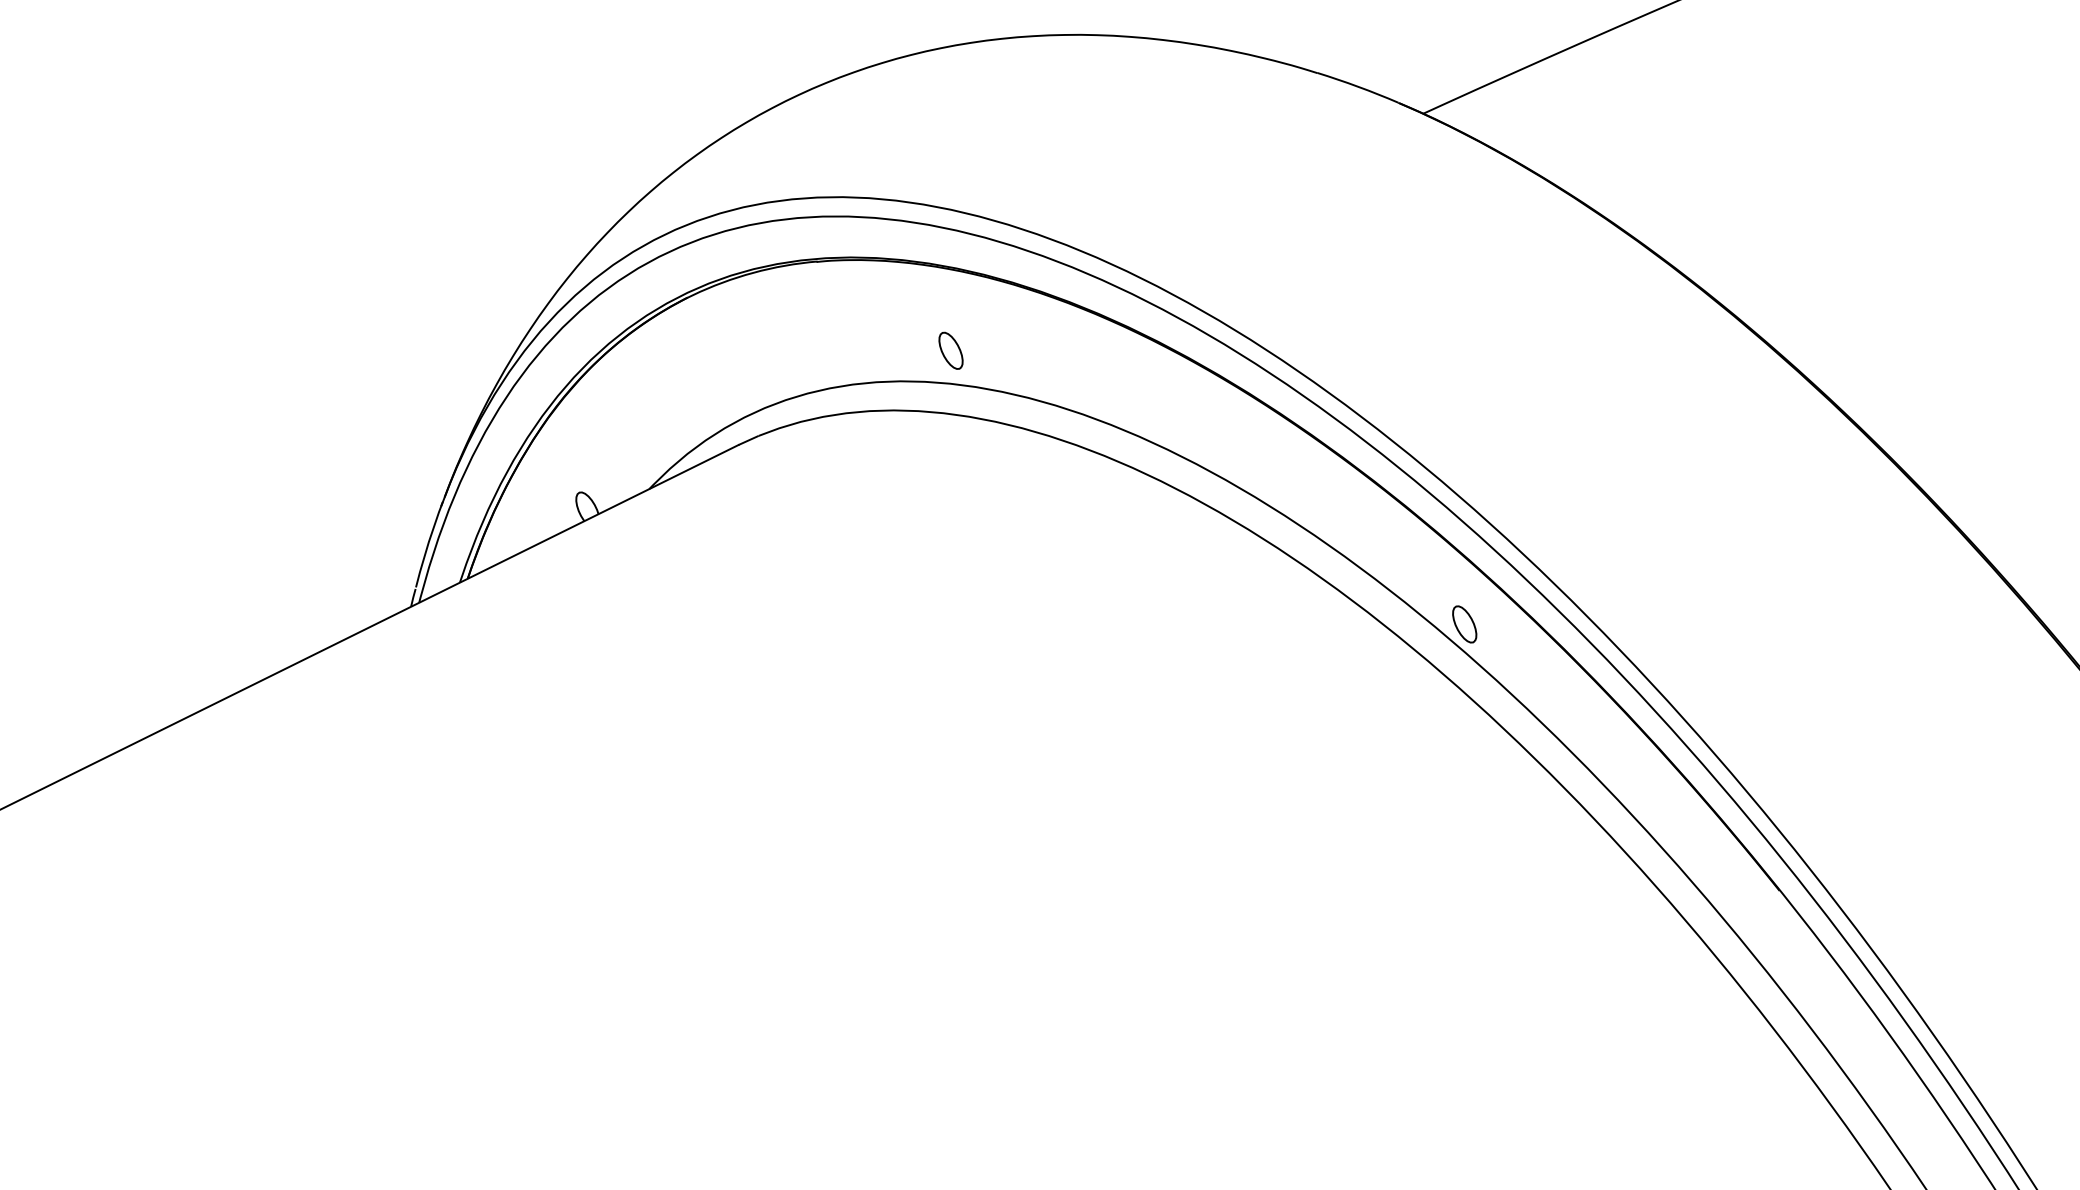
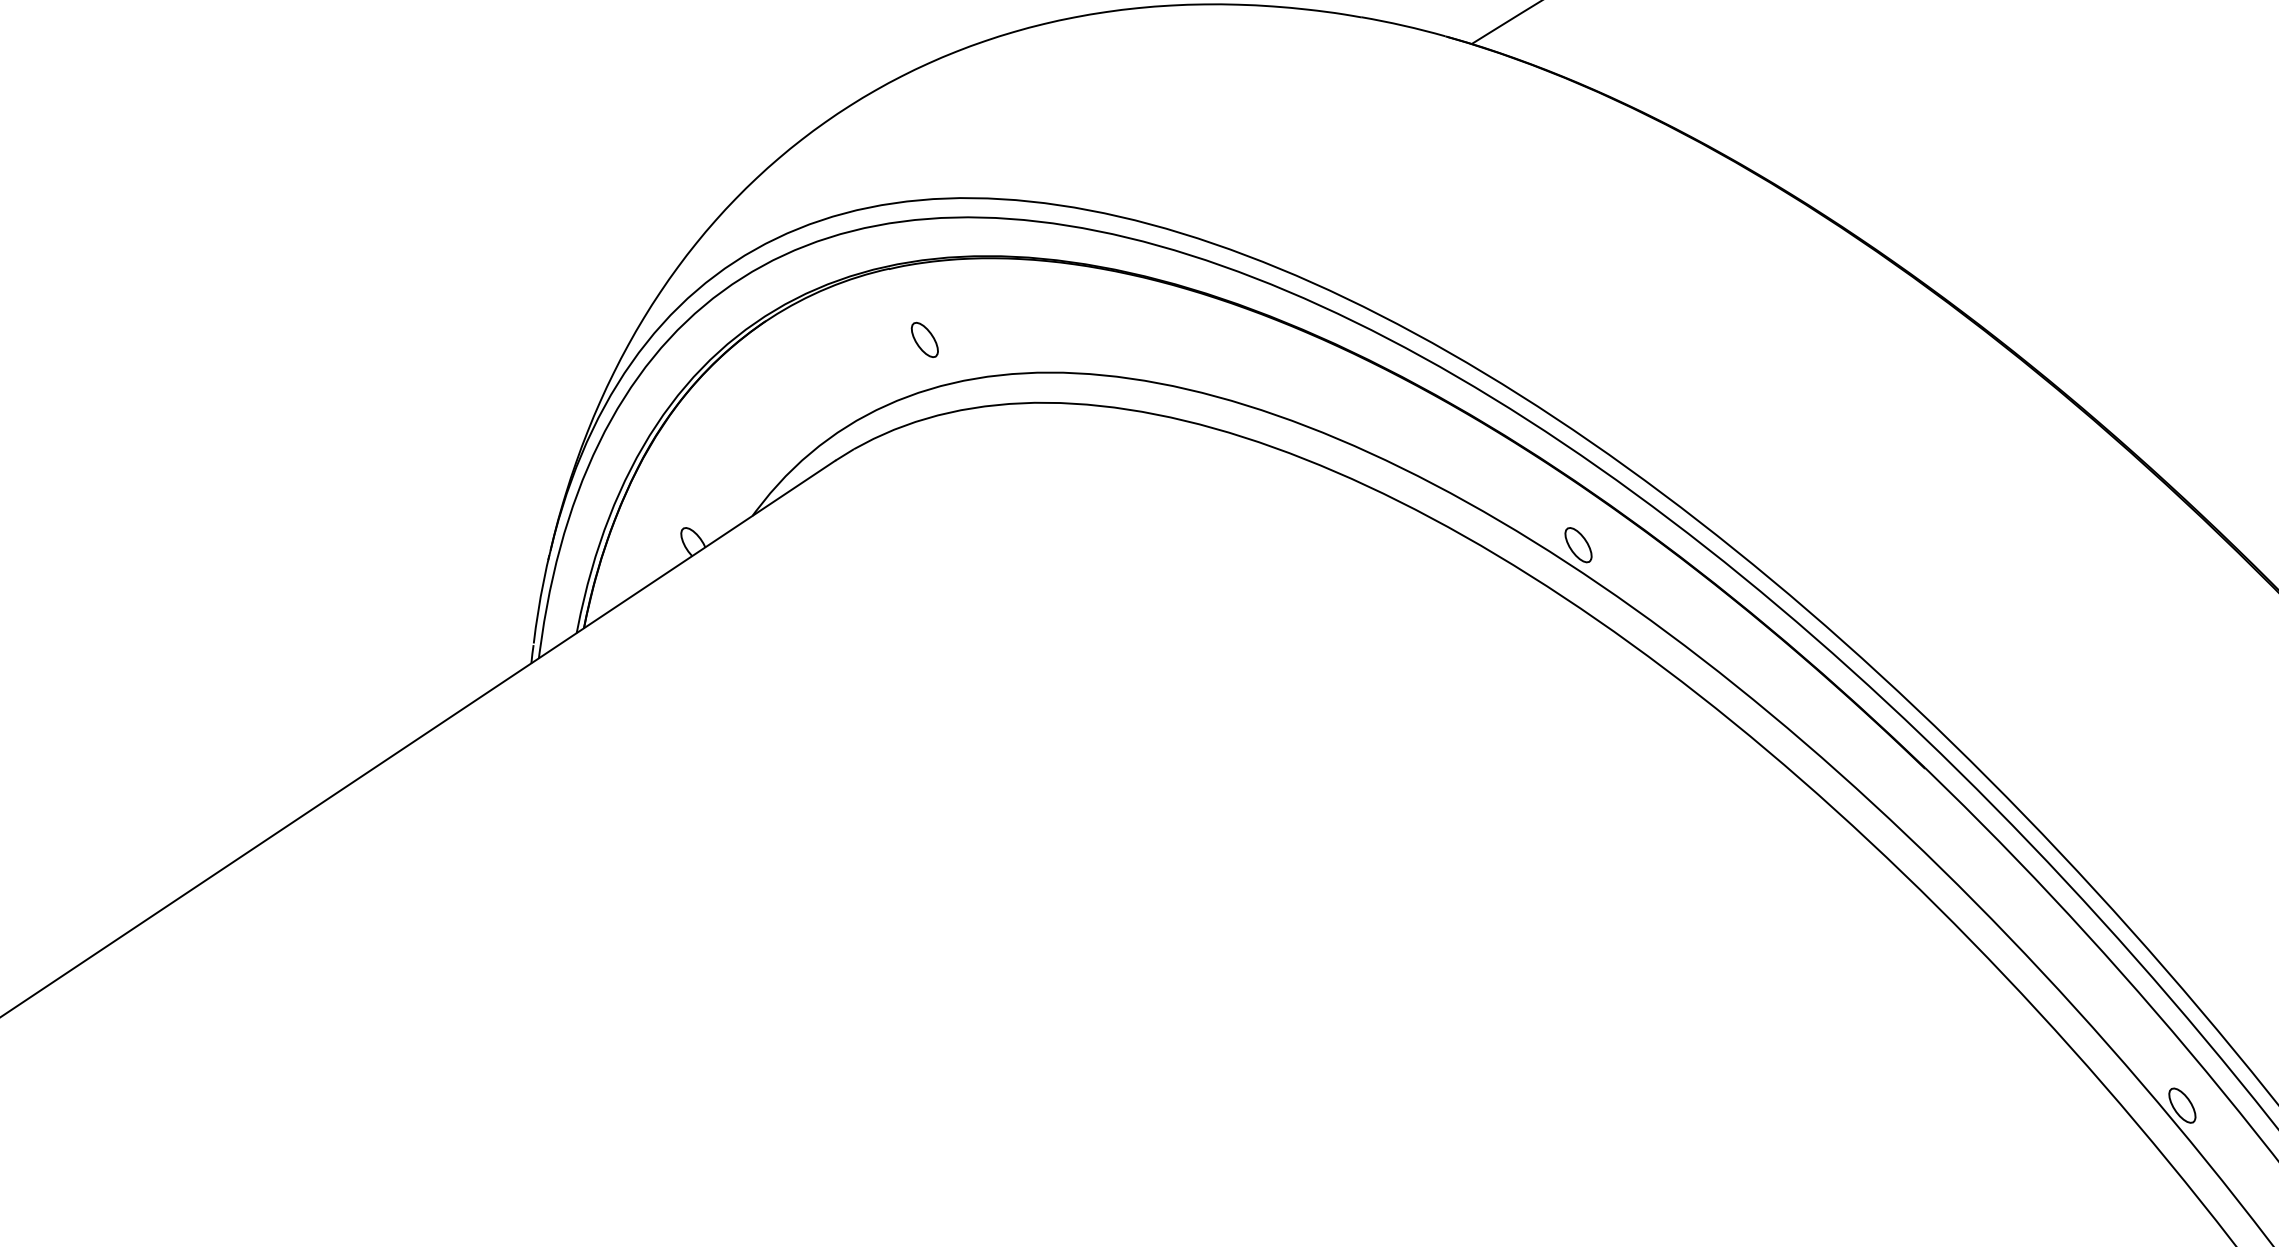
part: (950, 350) -> (924, 339), moved

